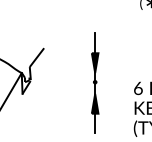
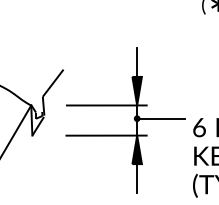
line: (73, 73) -> (105, 106), added
line: (111, 82) -> (160, 119), added
line: (73, 93) -> (105, 134), added

